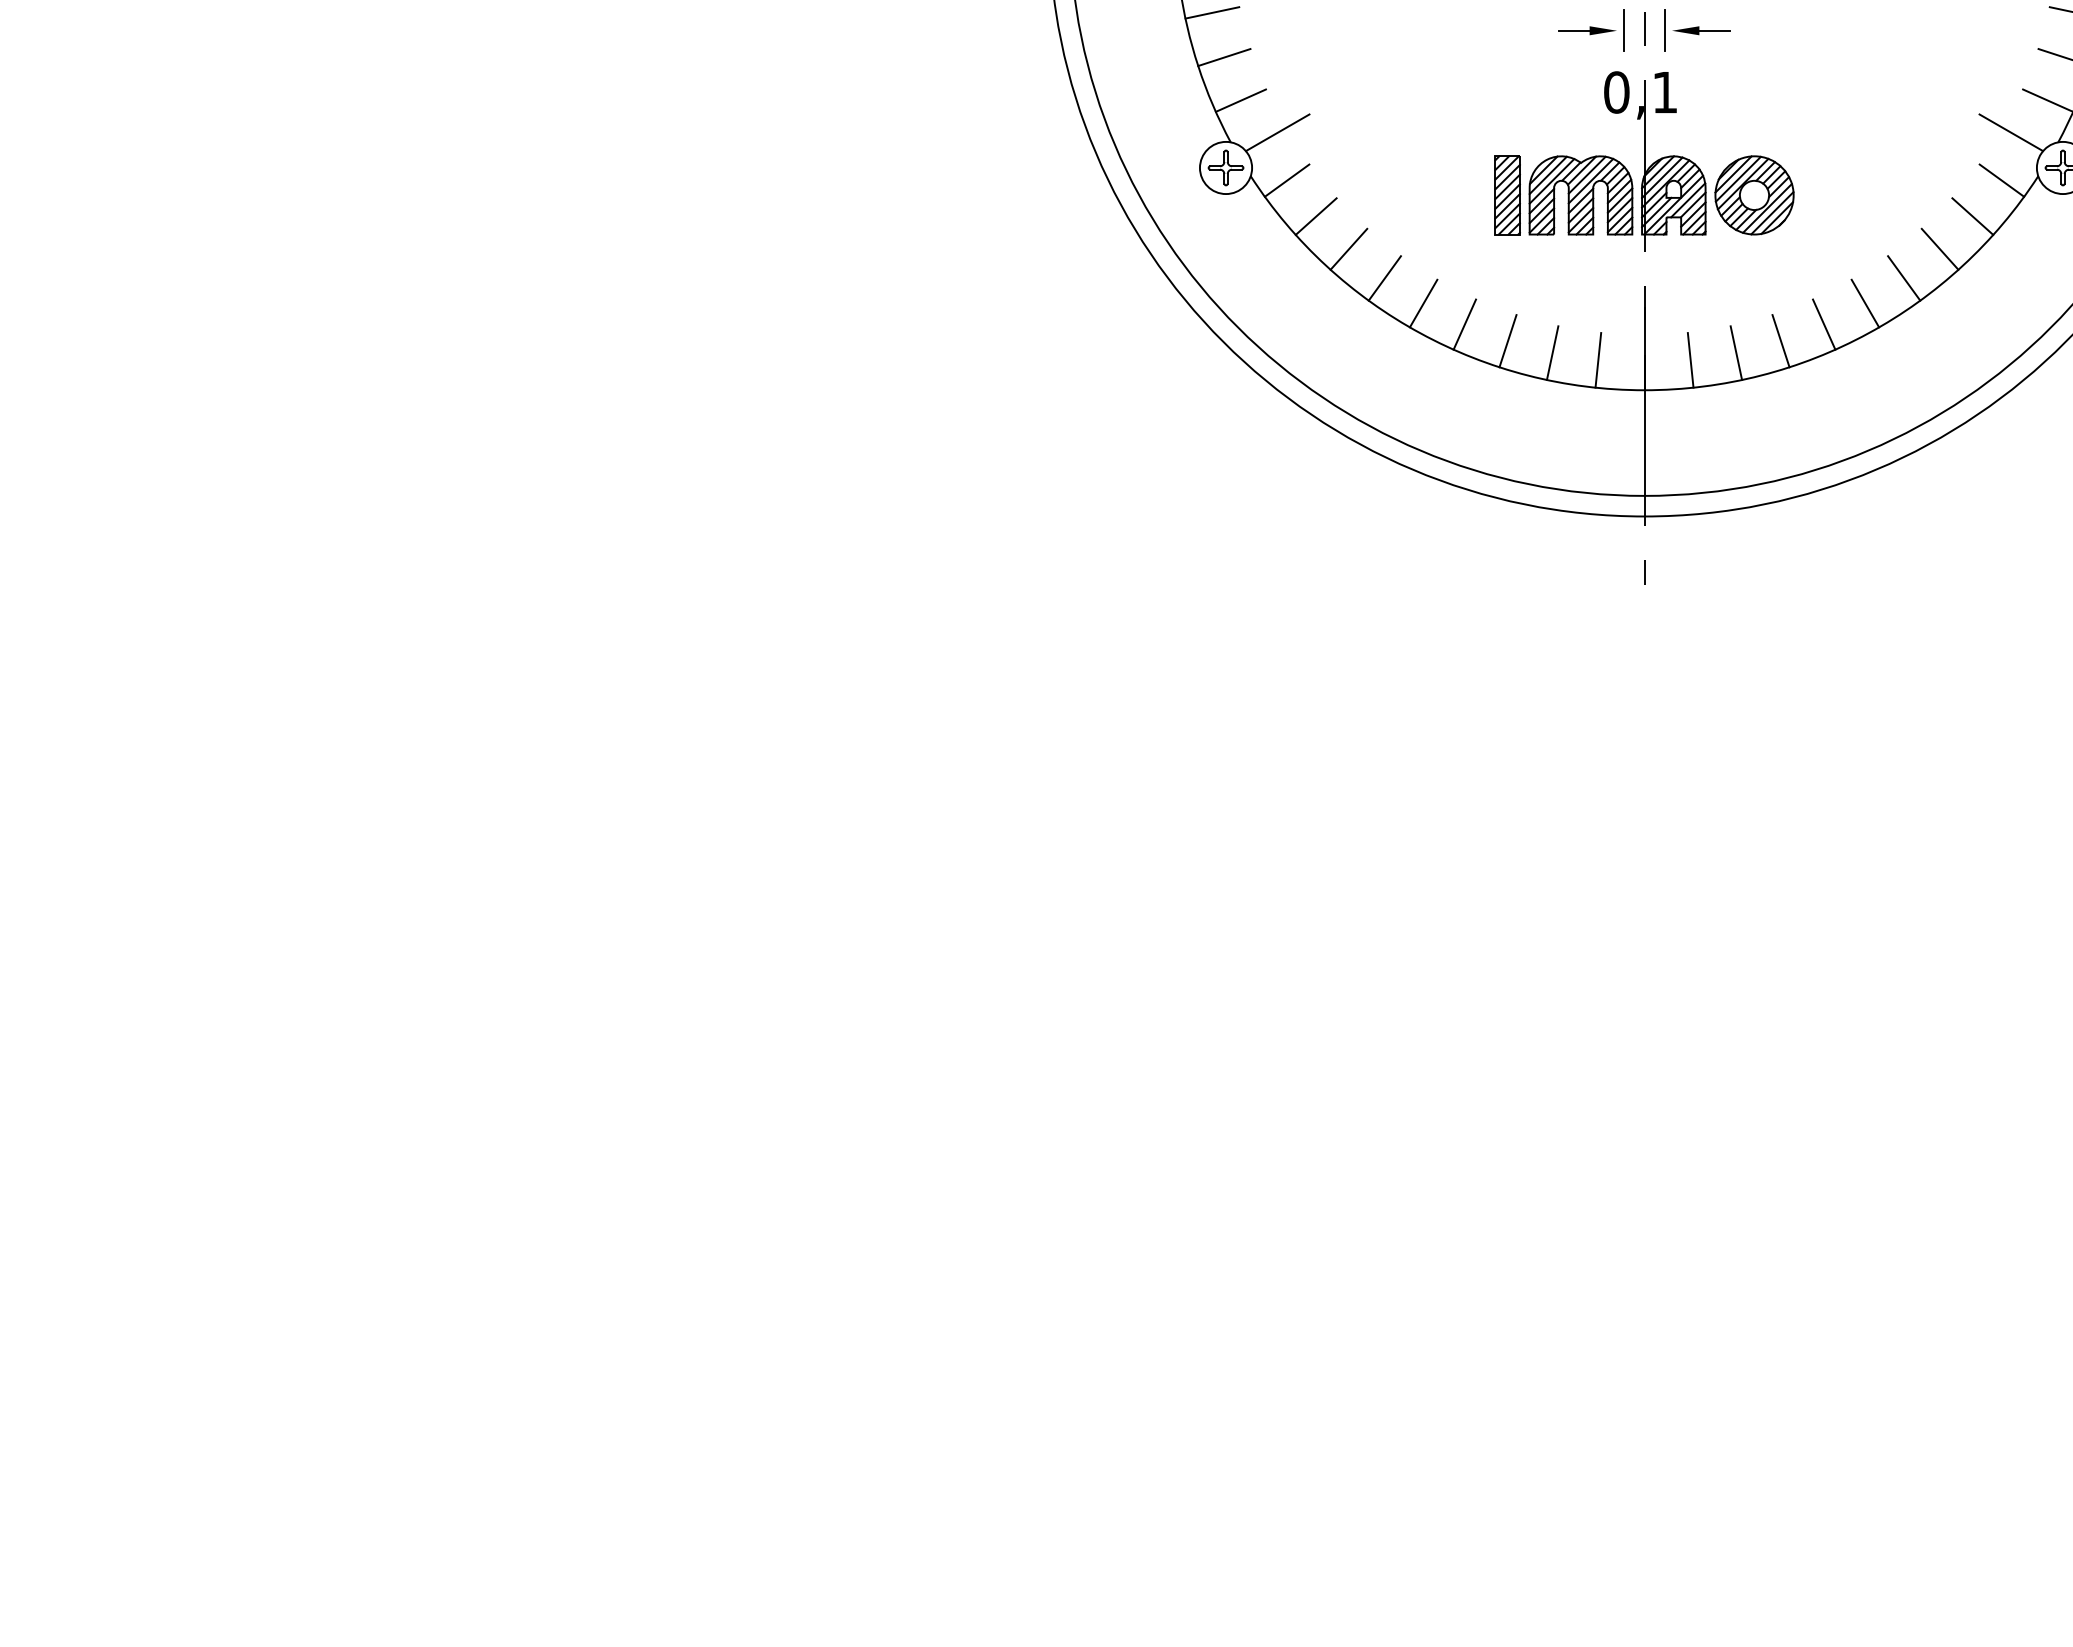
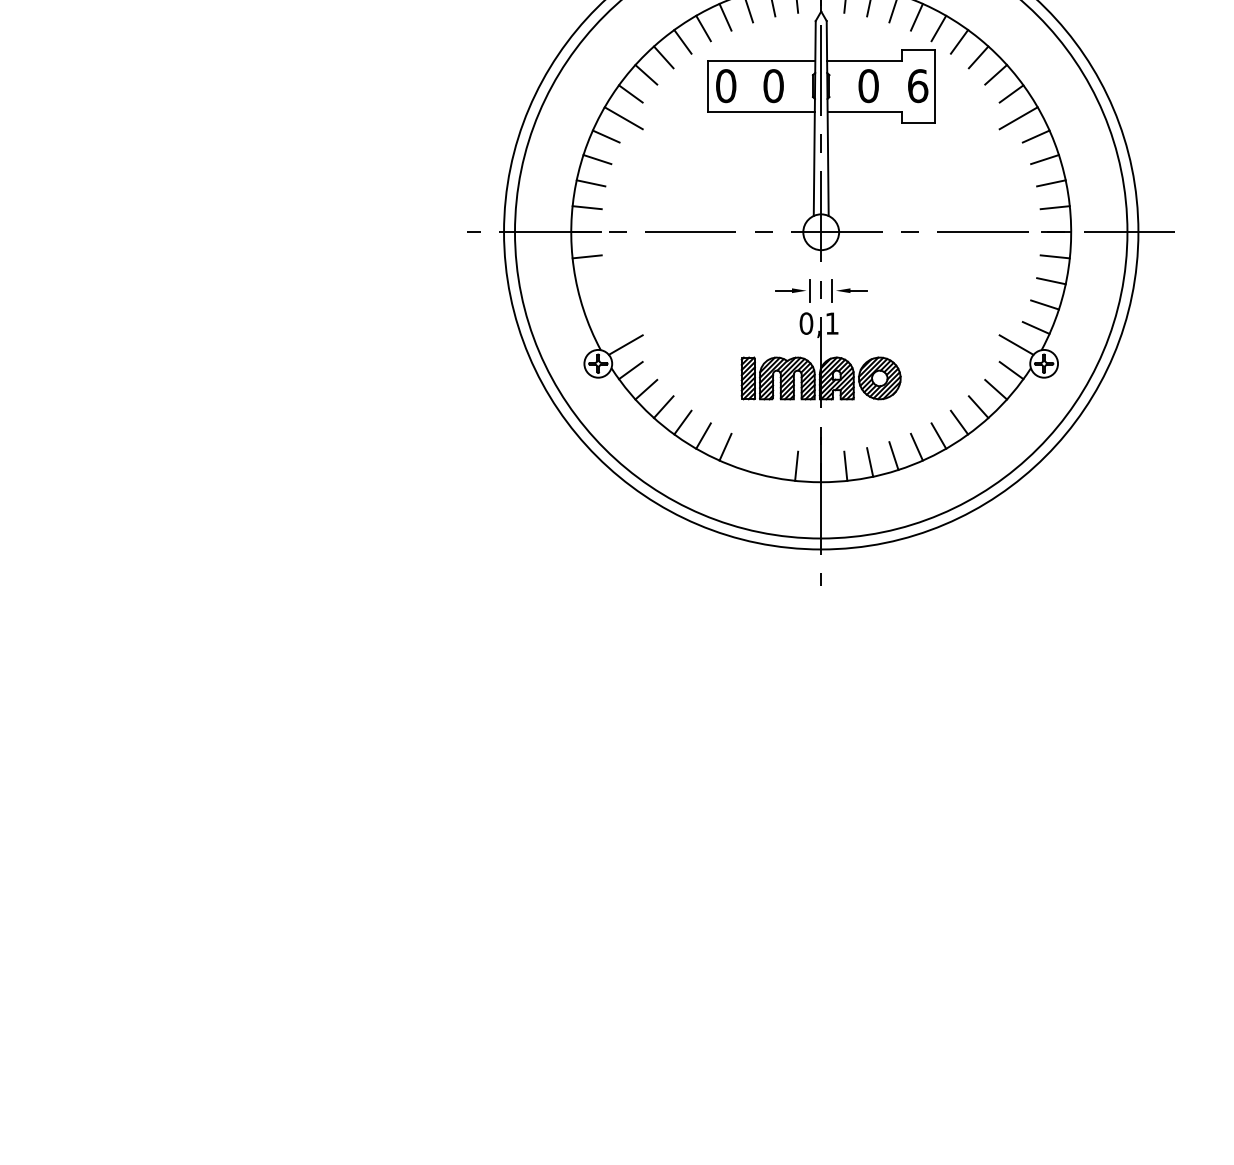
line: (1211, 13) -> (590, 281), removed
line: (1224, 56) -> (597, 304), removed
line: (1239, 99) -> (605, 327), removed
line: (1507, 341) -> (748, 456), removed
line: (1553, 353) -> (772, 462), removed

